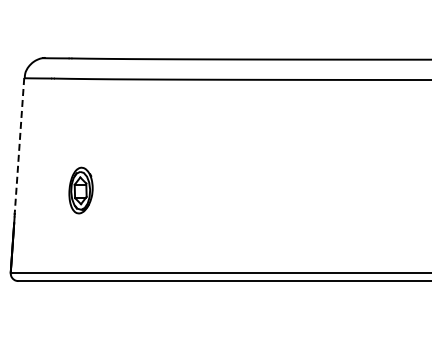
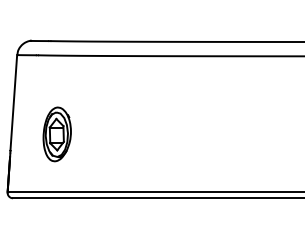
line: (19, 145) -> (13, 102), dashed -> solid
part: (80, 190) -> (56, 134), size x1.67

